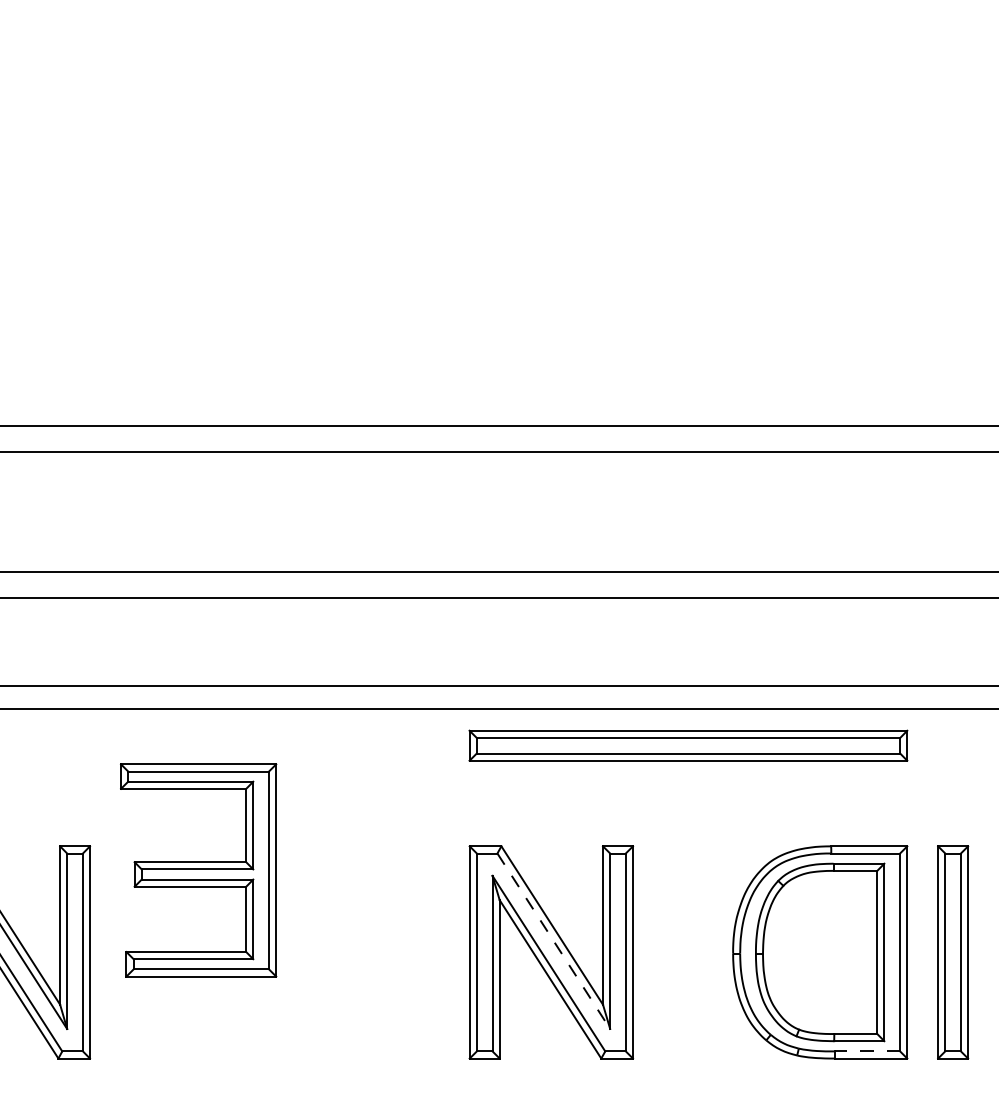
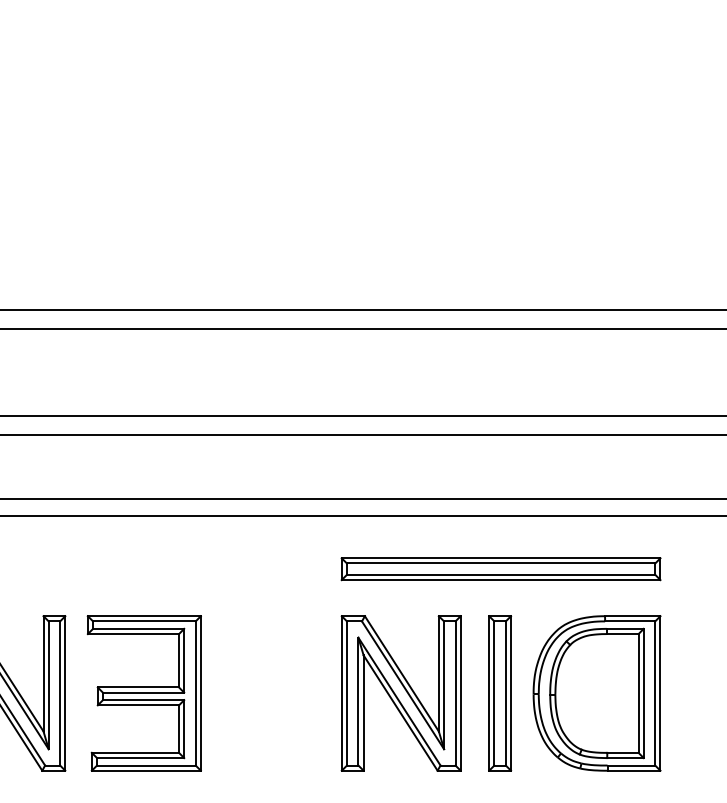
part: (688, 745) -> (501, 568), moved
part: (198, 870) -> (144, 693), moved
line: (554, 941) -> (403, 685), dashed -> solid
part: (953, 952) -> (500, 693), moved
line: (867, 1051) -> (631, 765), dashed -> solid

